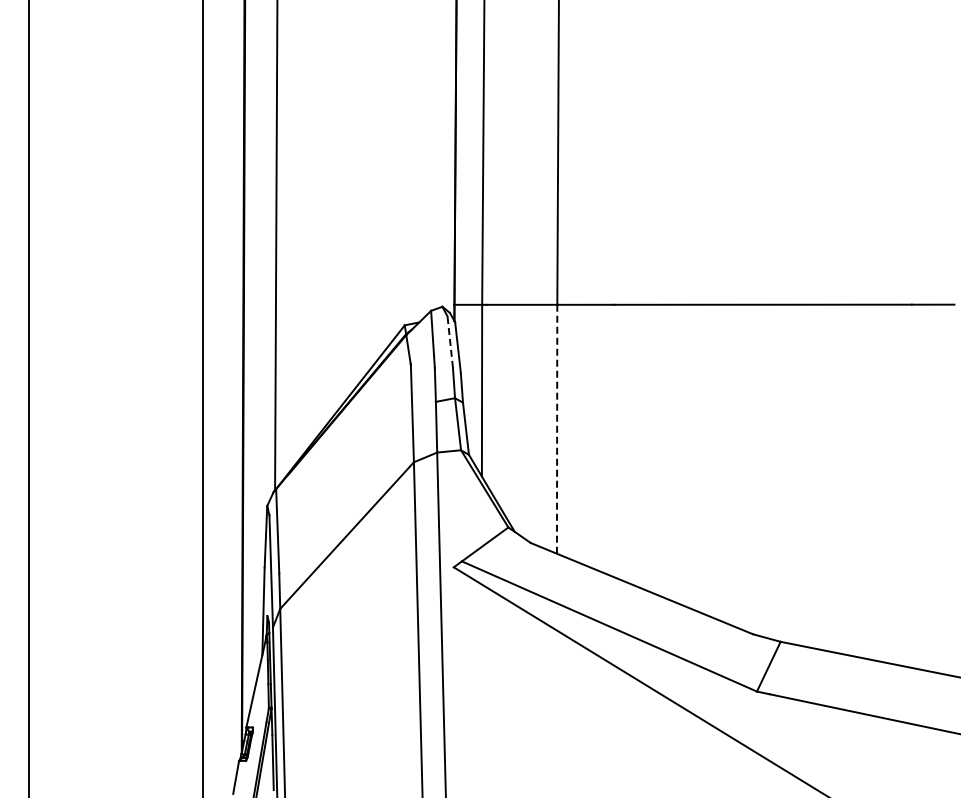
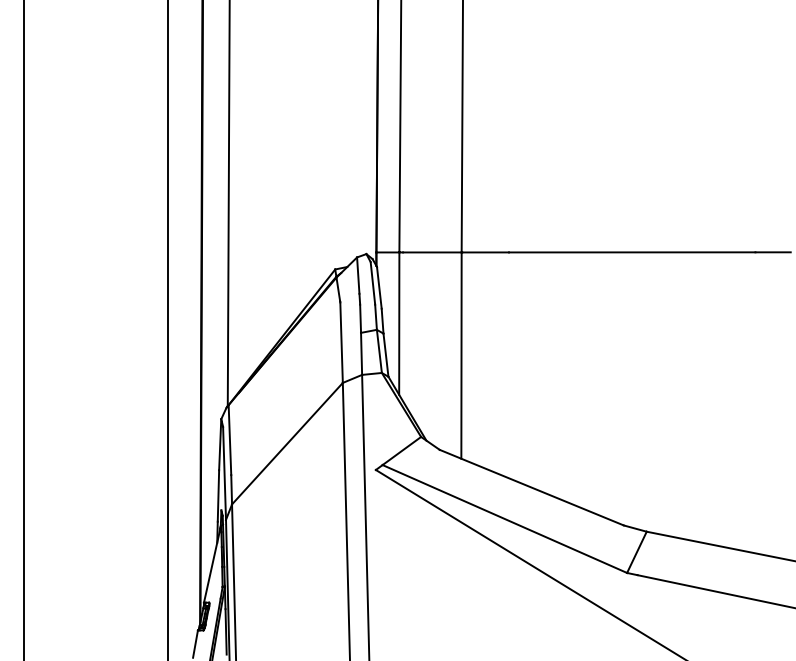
line: (450, 342) -> (373, 283), dashed -> solid
line: (557, 428) -> (461, 354), dashed -> solid

